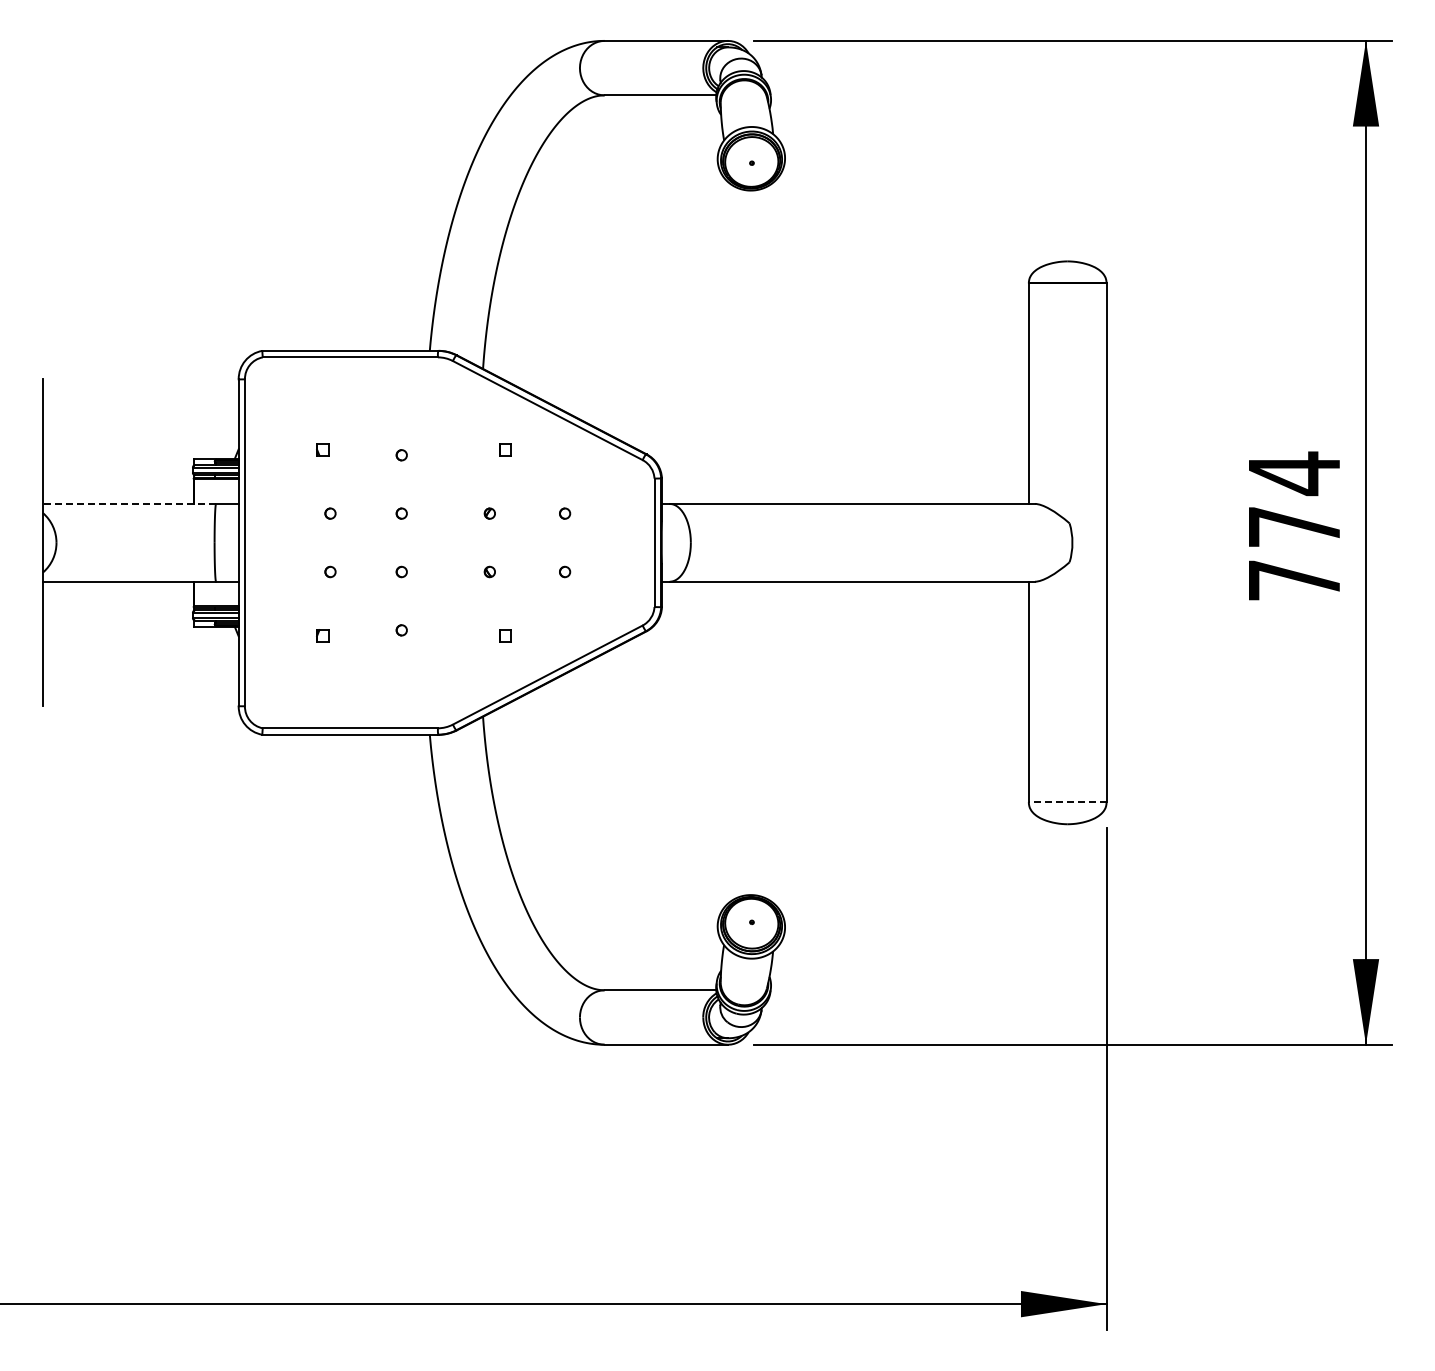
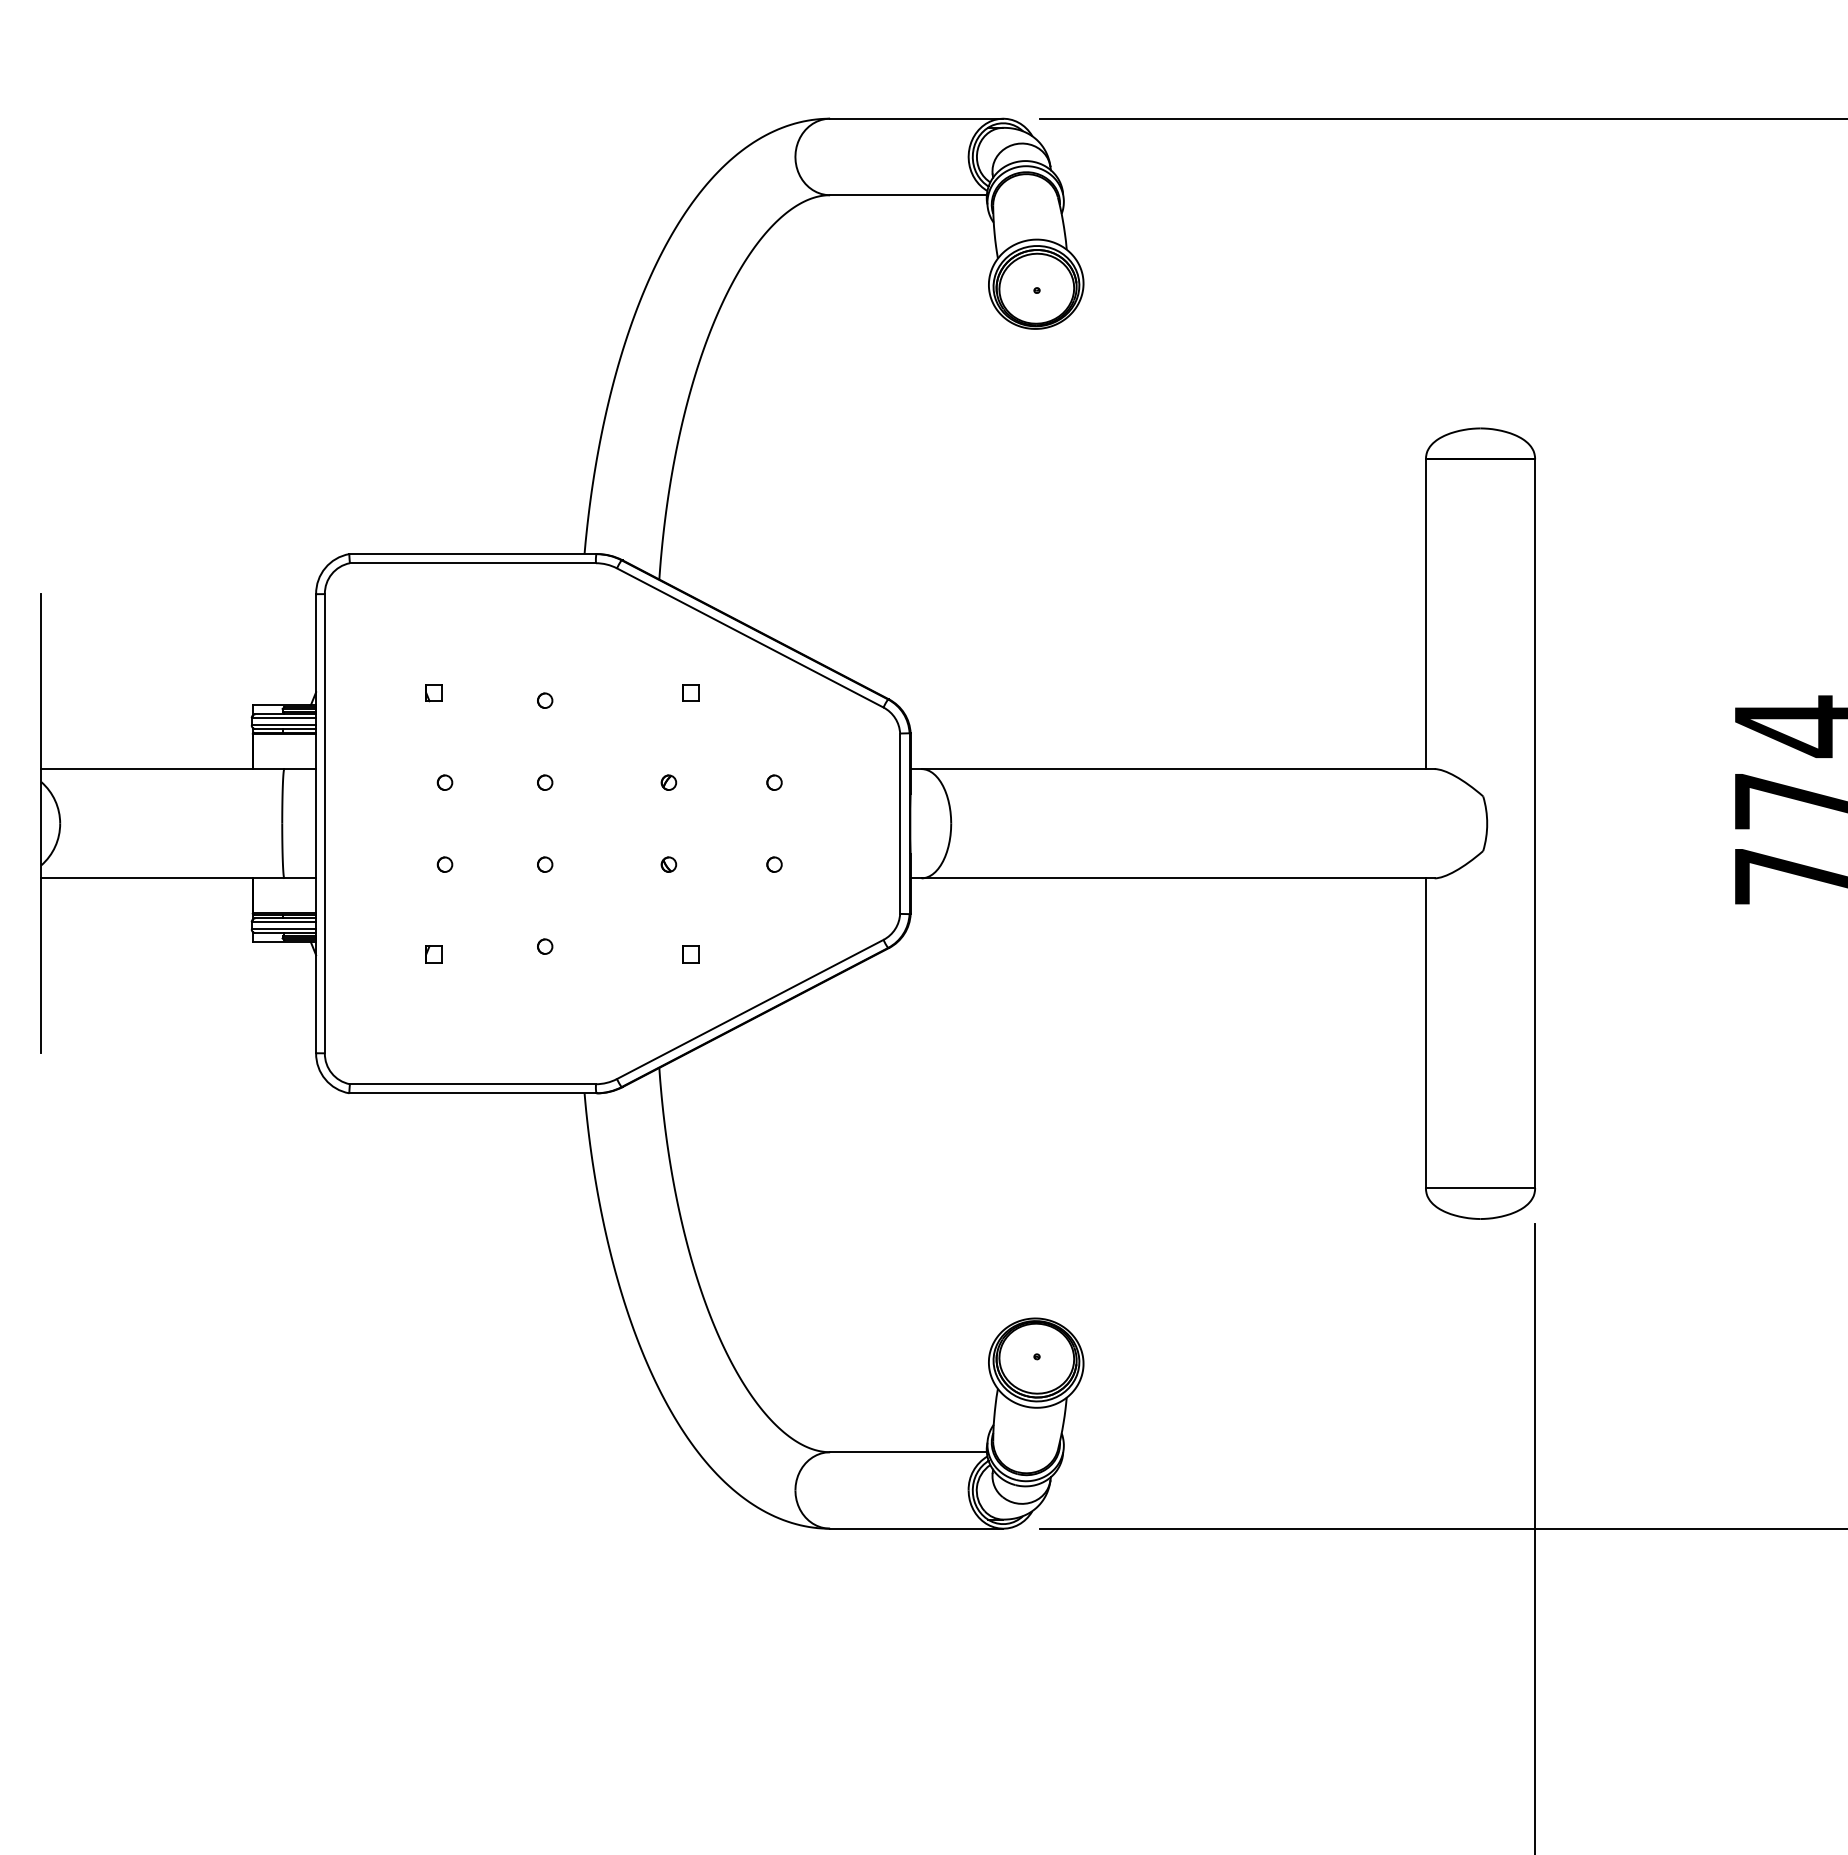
line: (129, 503) -> (162, 768), dashed -> solid
line: (1067, 802) -> (1480, 1188), dashed -> solid

